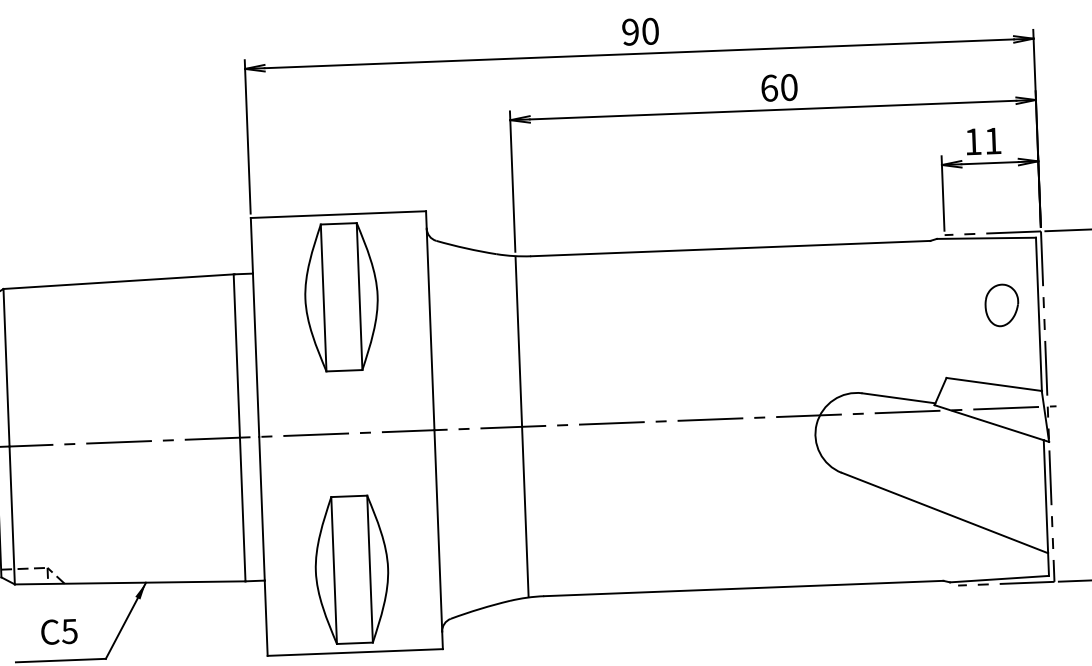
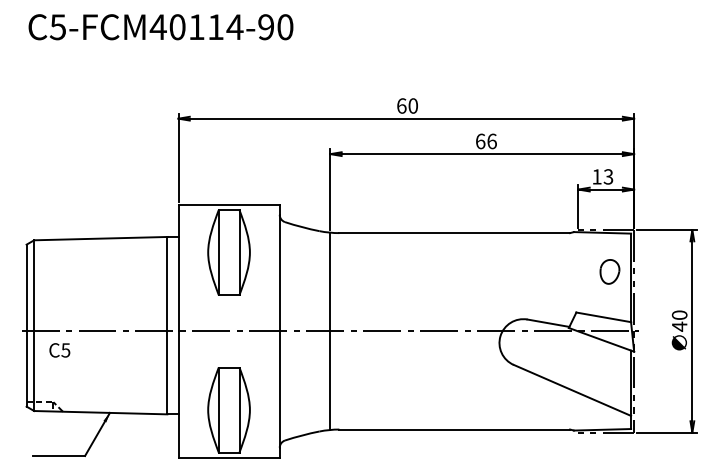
text: (630, 31) -> (401, 105), 90 -> 60
text: (788, 87) -> (491, 141), 60 -> 66
text: (993, 140) -> (608, 176), 11 -> 13
text: (58, 632) -> (59, 350), moved

